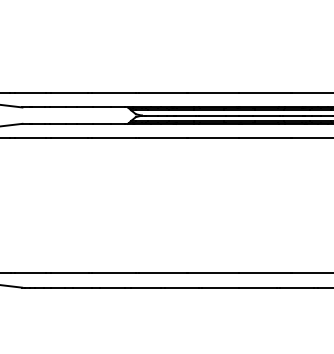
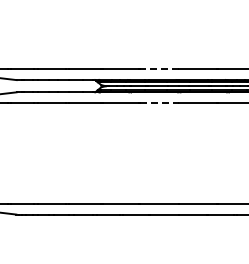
line: (212, 93) -> (158, 69), solid -> dashed
line: (213, 137) -> (159, 102), solid -> dashed

